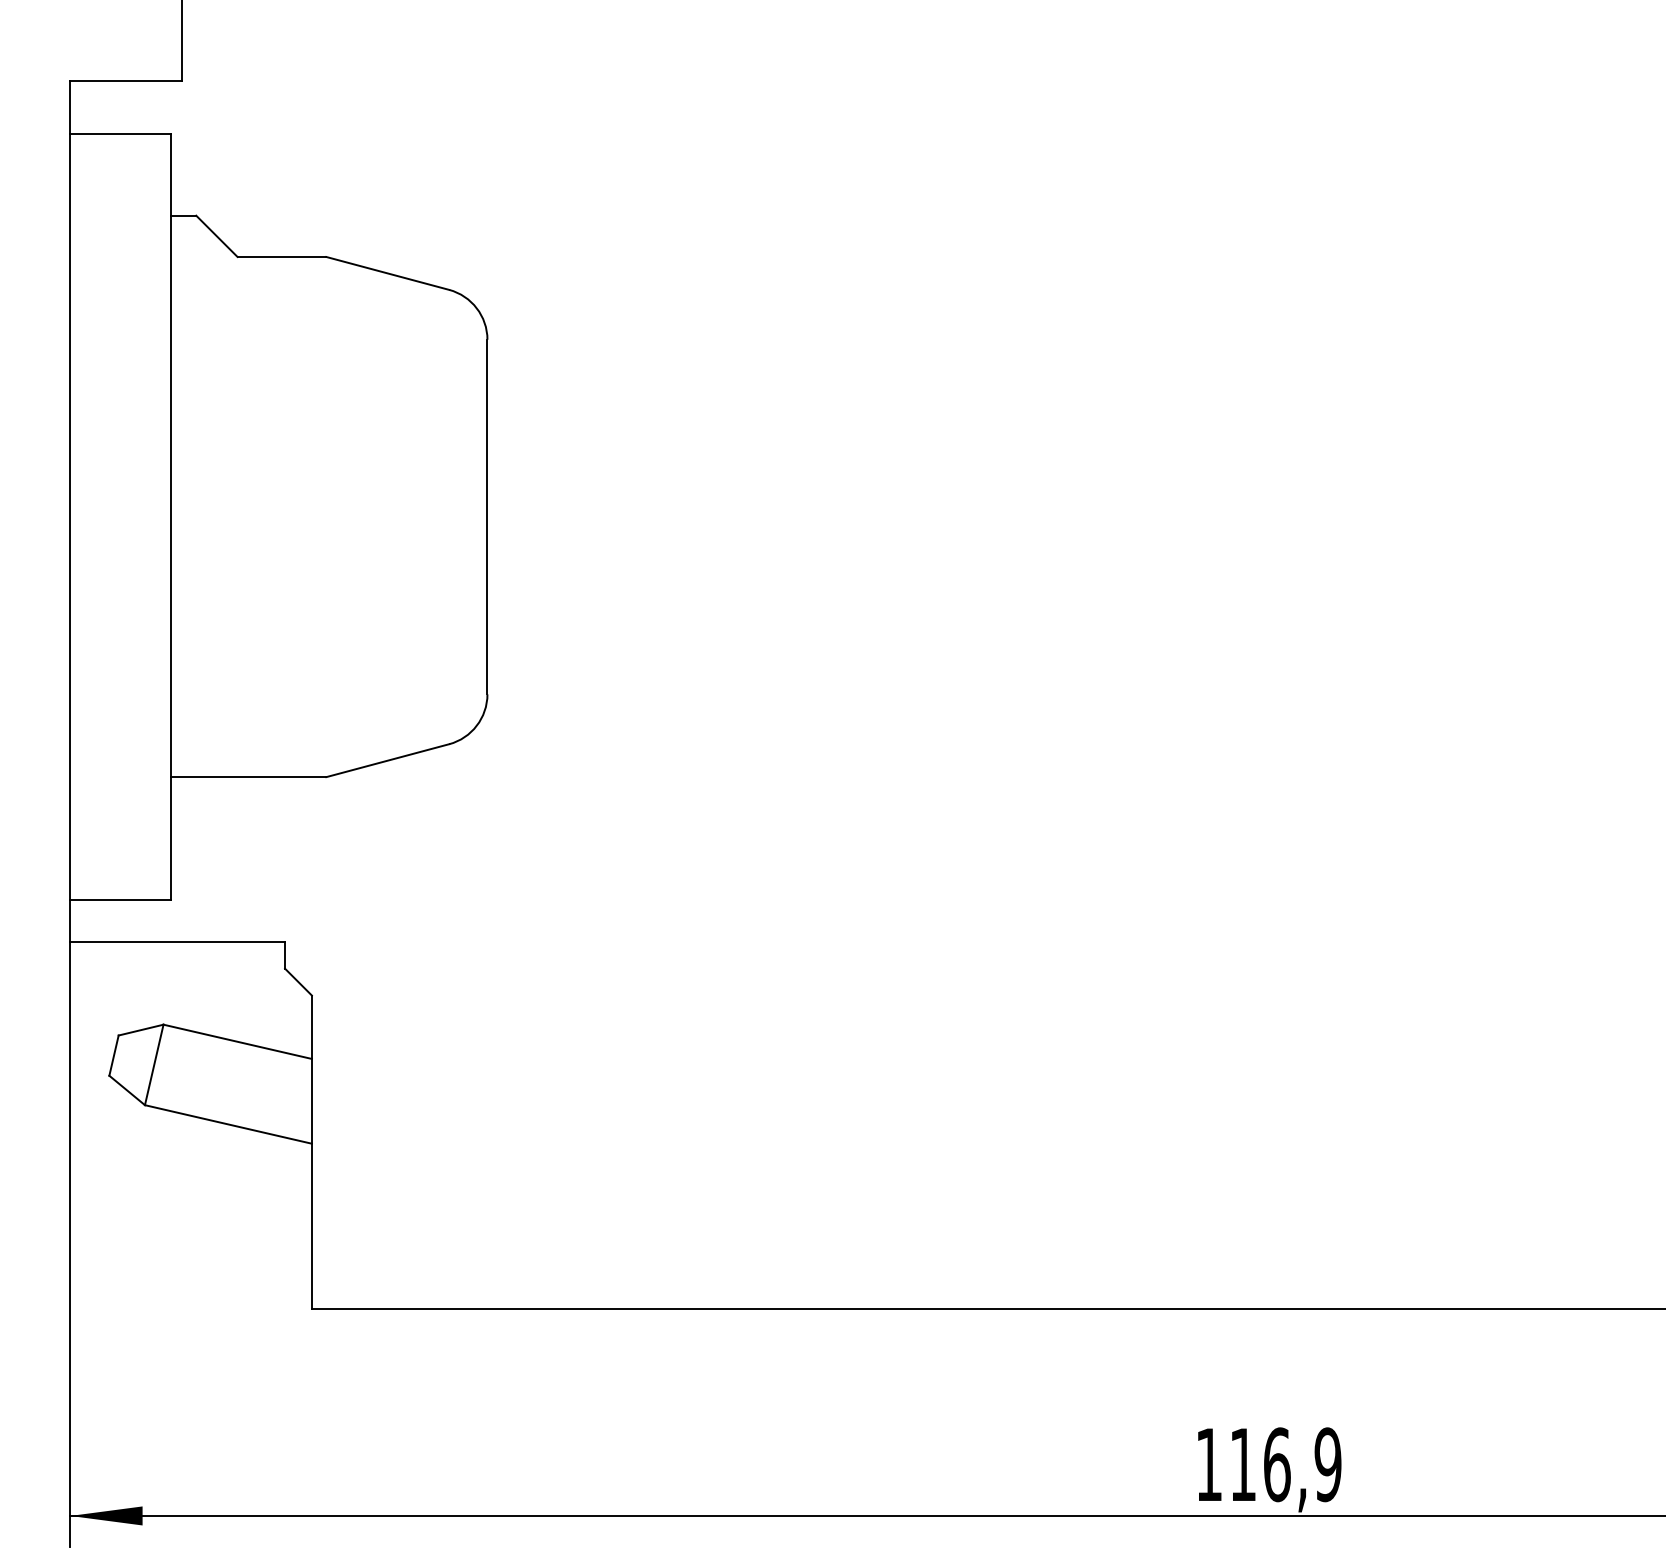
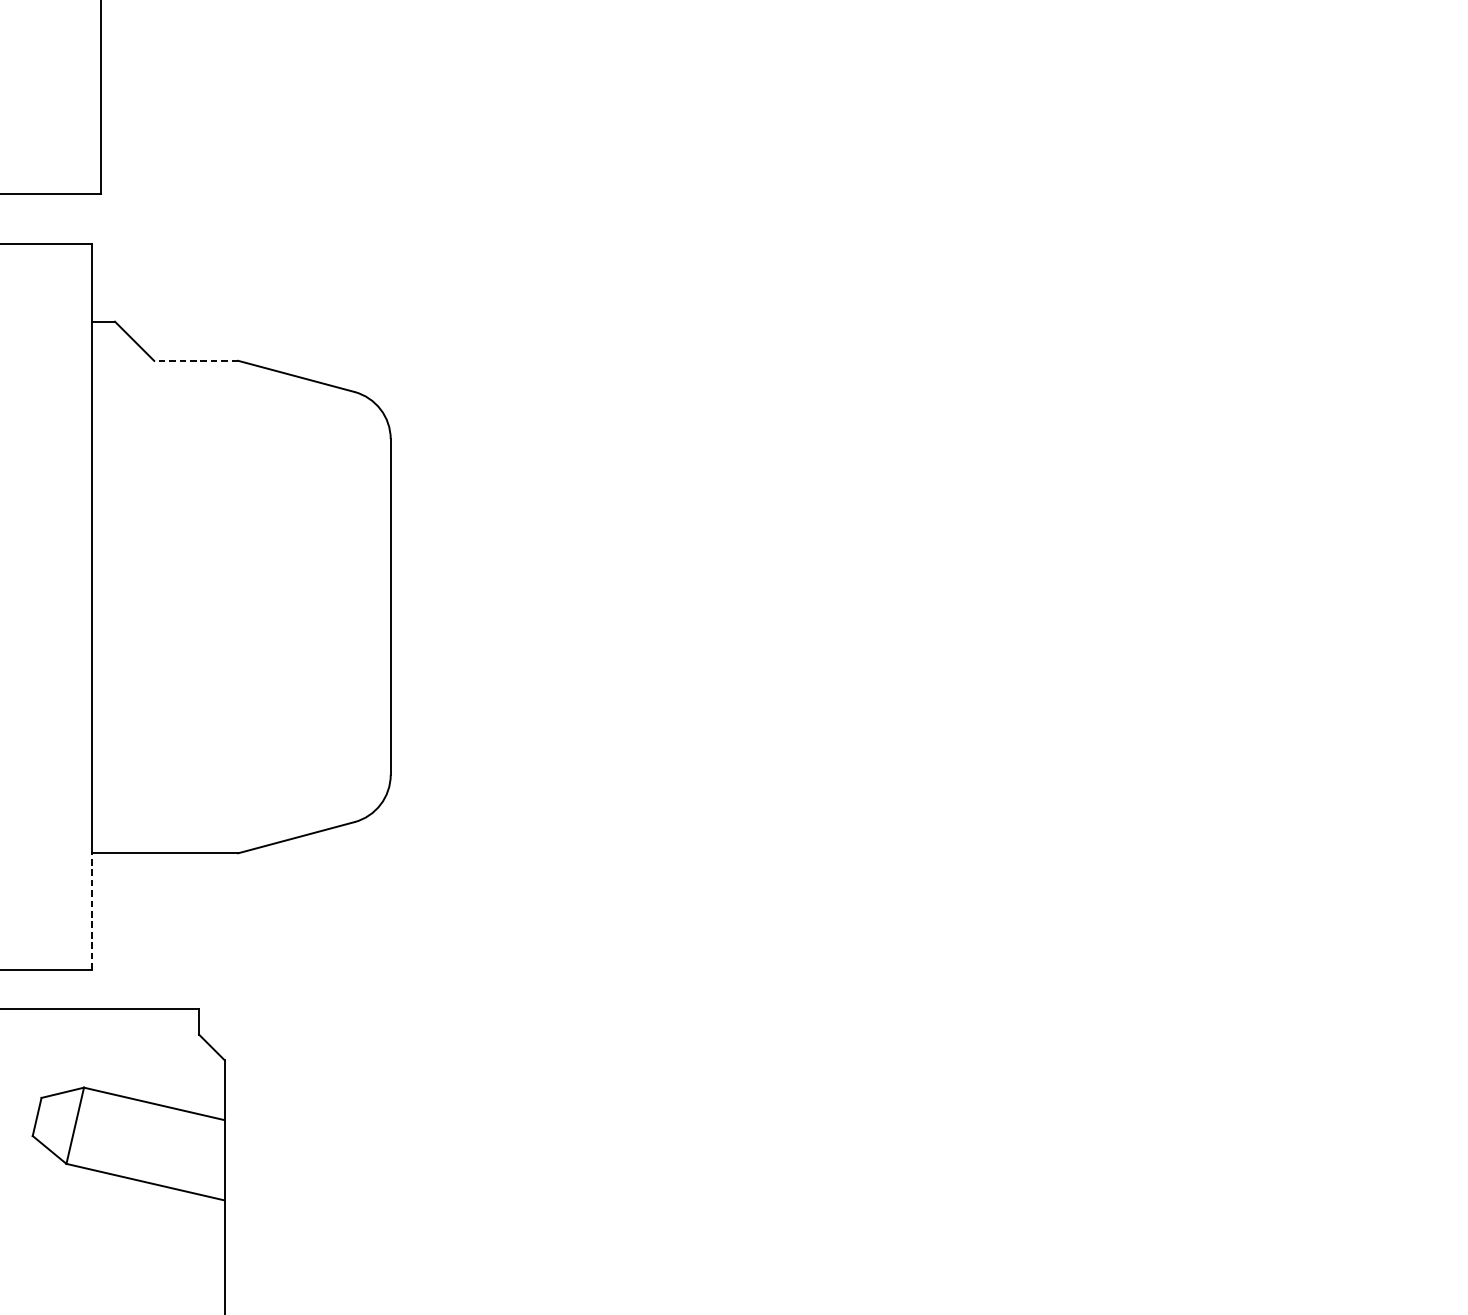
line: (281, 256) -> (195, 360), solid -> dashed
line: (171, 838) -> (91, 911), solid -> dashed

